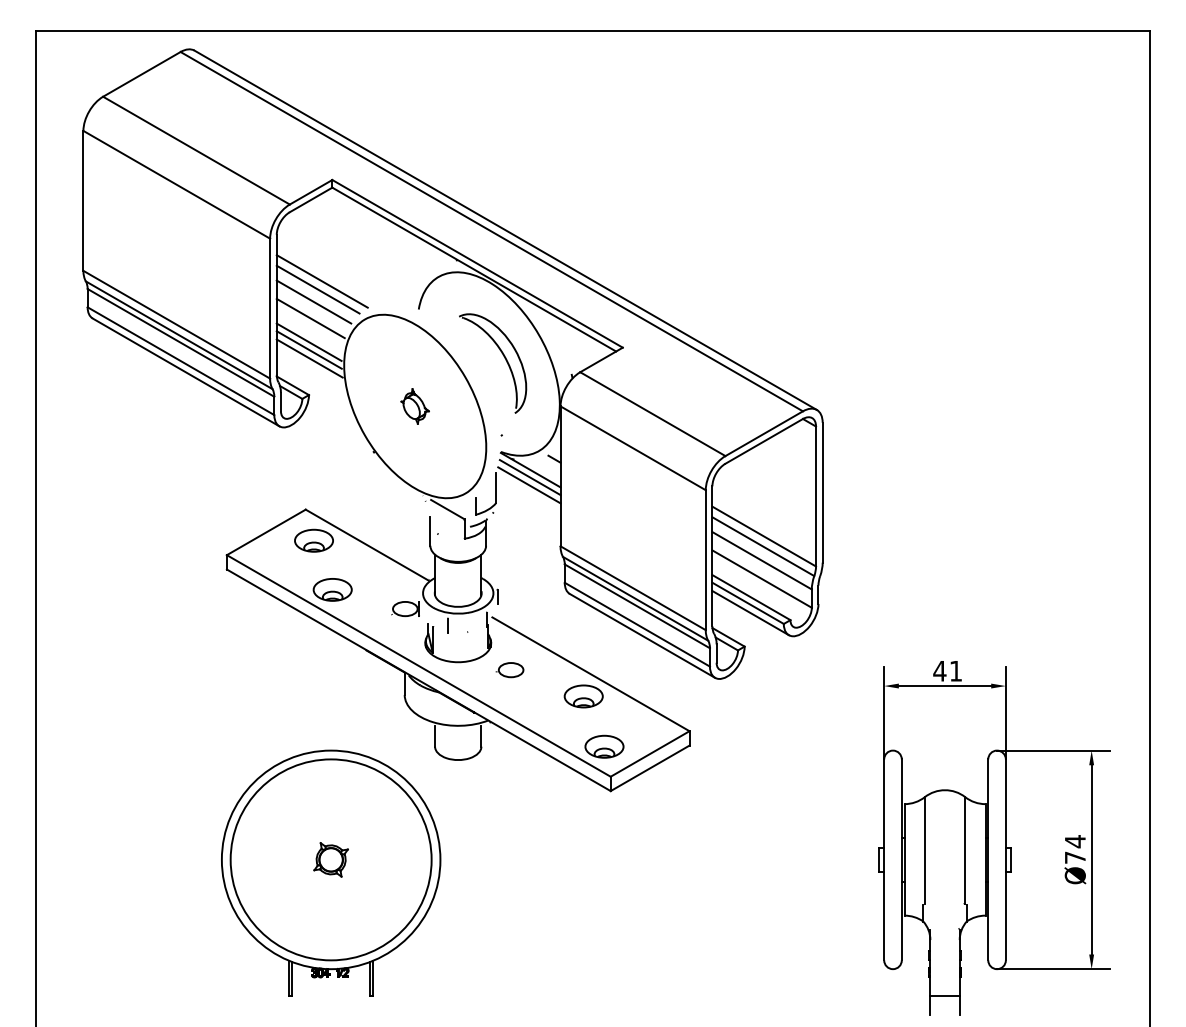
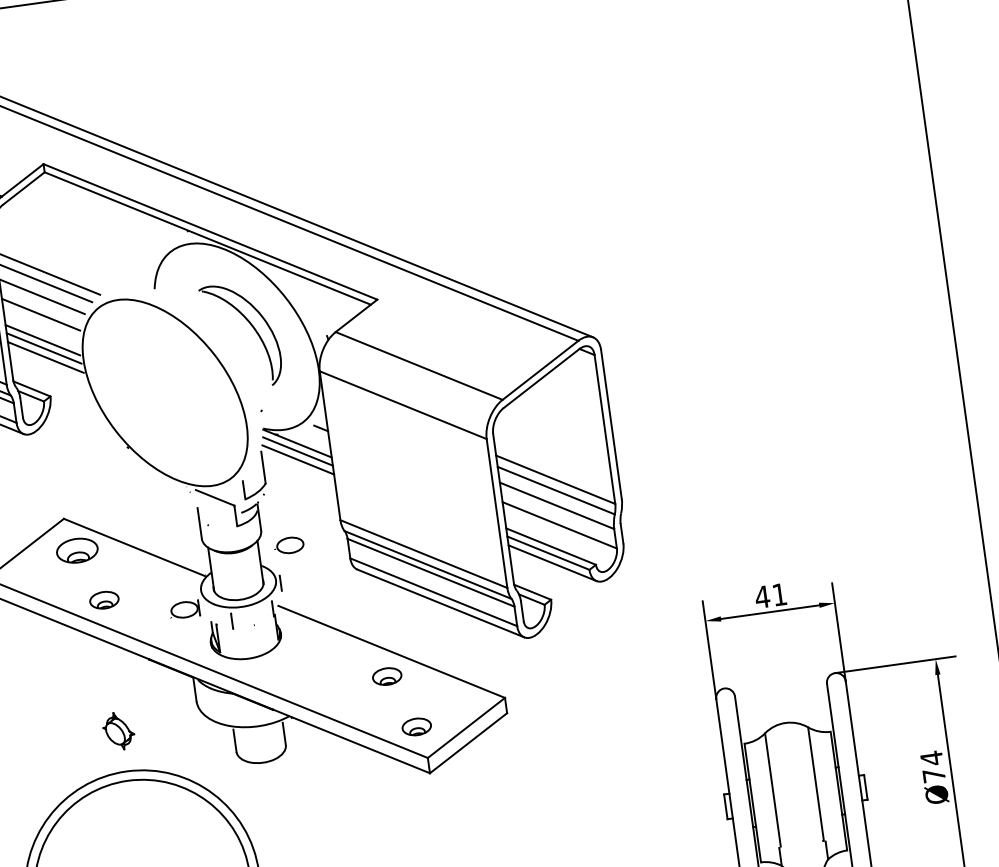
part: (414, 406) -> (118, 731), moved
part: (332, 589) -> (104, 599), size x0.7
part: (509, 670) -> (288, 546), moved
part: (583, 696) -> (387, 676), size x0.7
part: (604, 746) -> (416, 726), size x0.7

